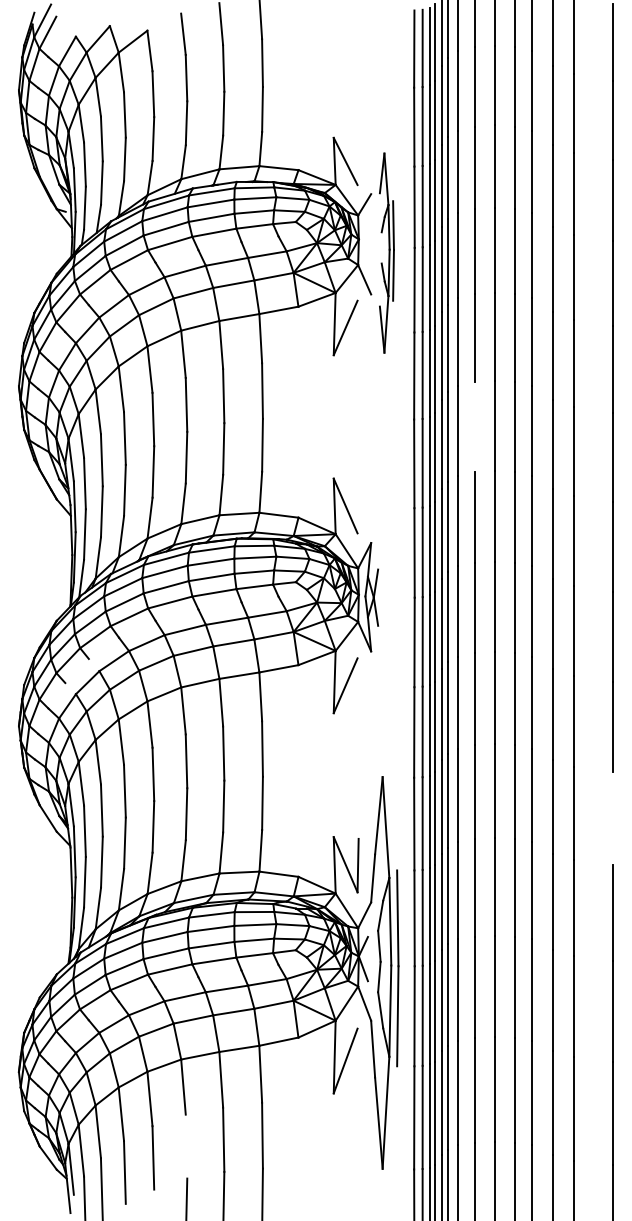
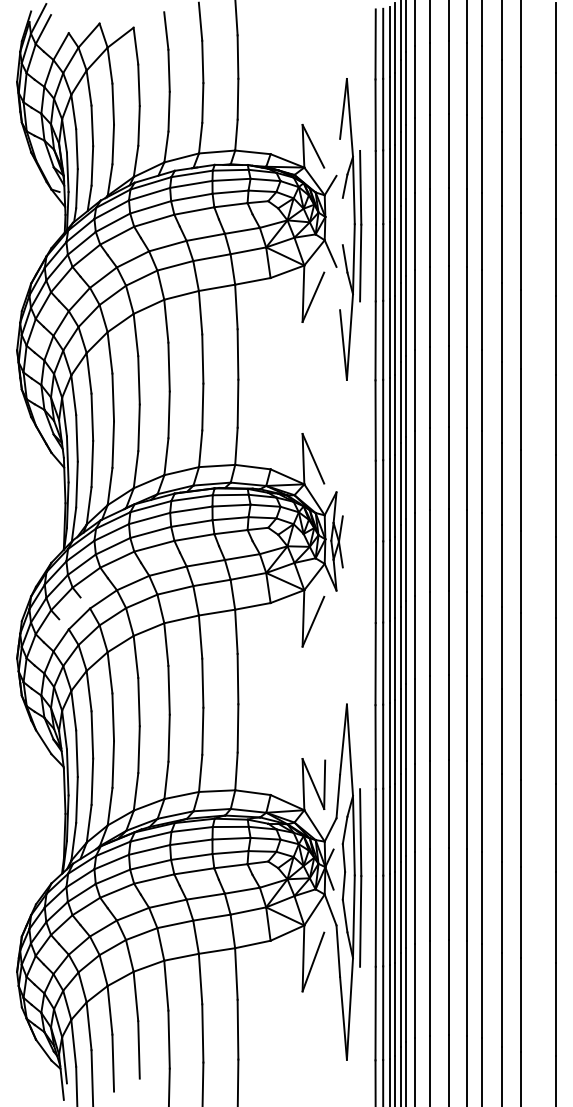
part: (386, 253) -> (350, 229), size x1.67
line: (474, 427) -> (430, 387), added
line: (612, 818) -> (555, 742), added
line: (185, 1146) -> (168, 1039), added

